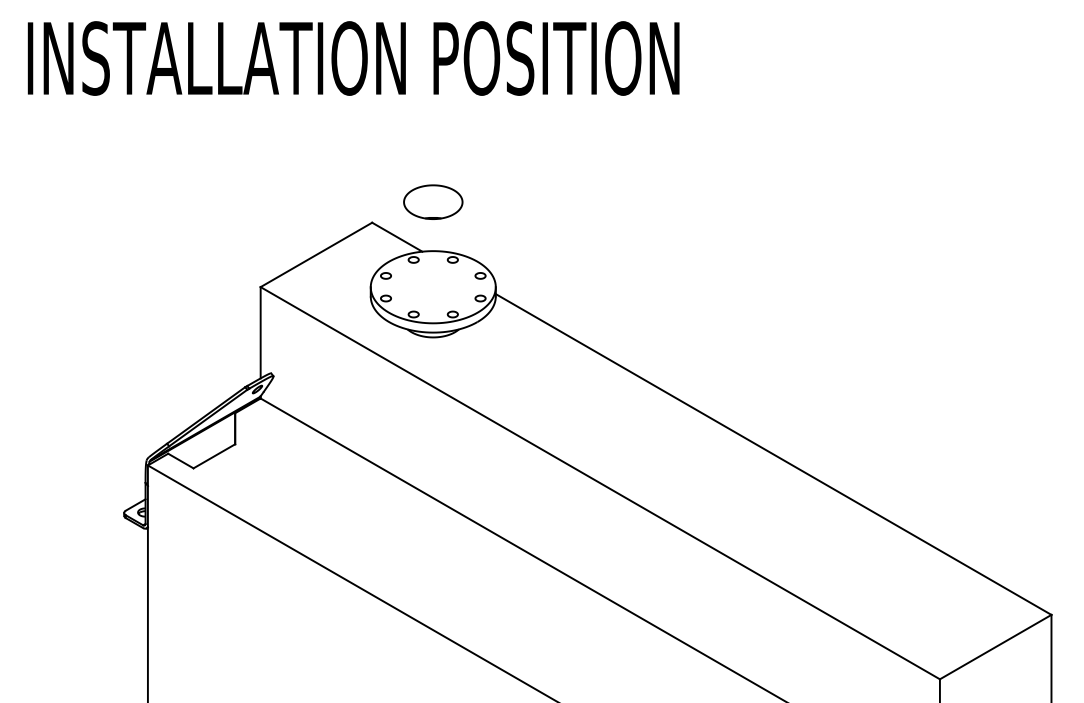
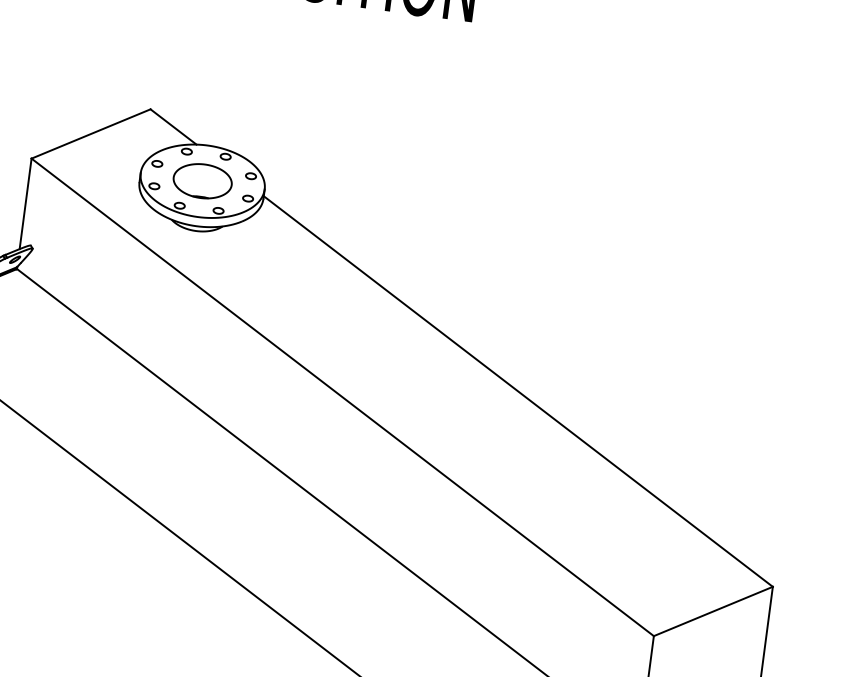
part: (433, 201) -> (203, 180), moved

